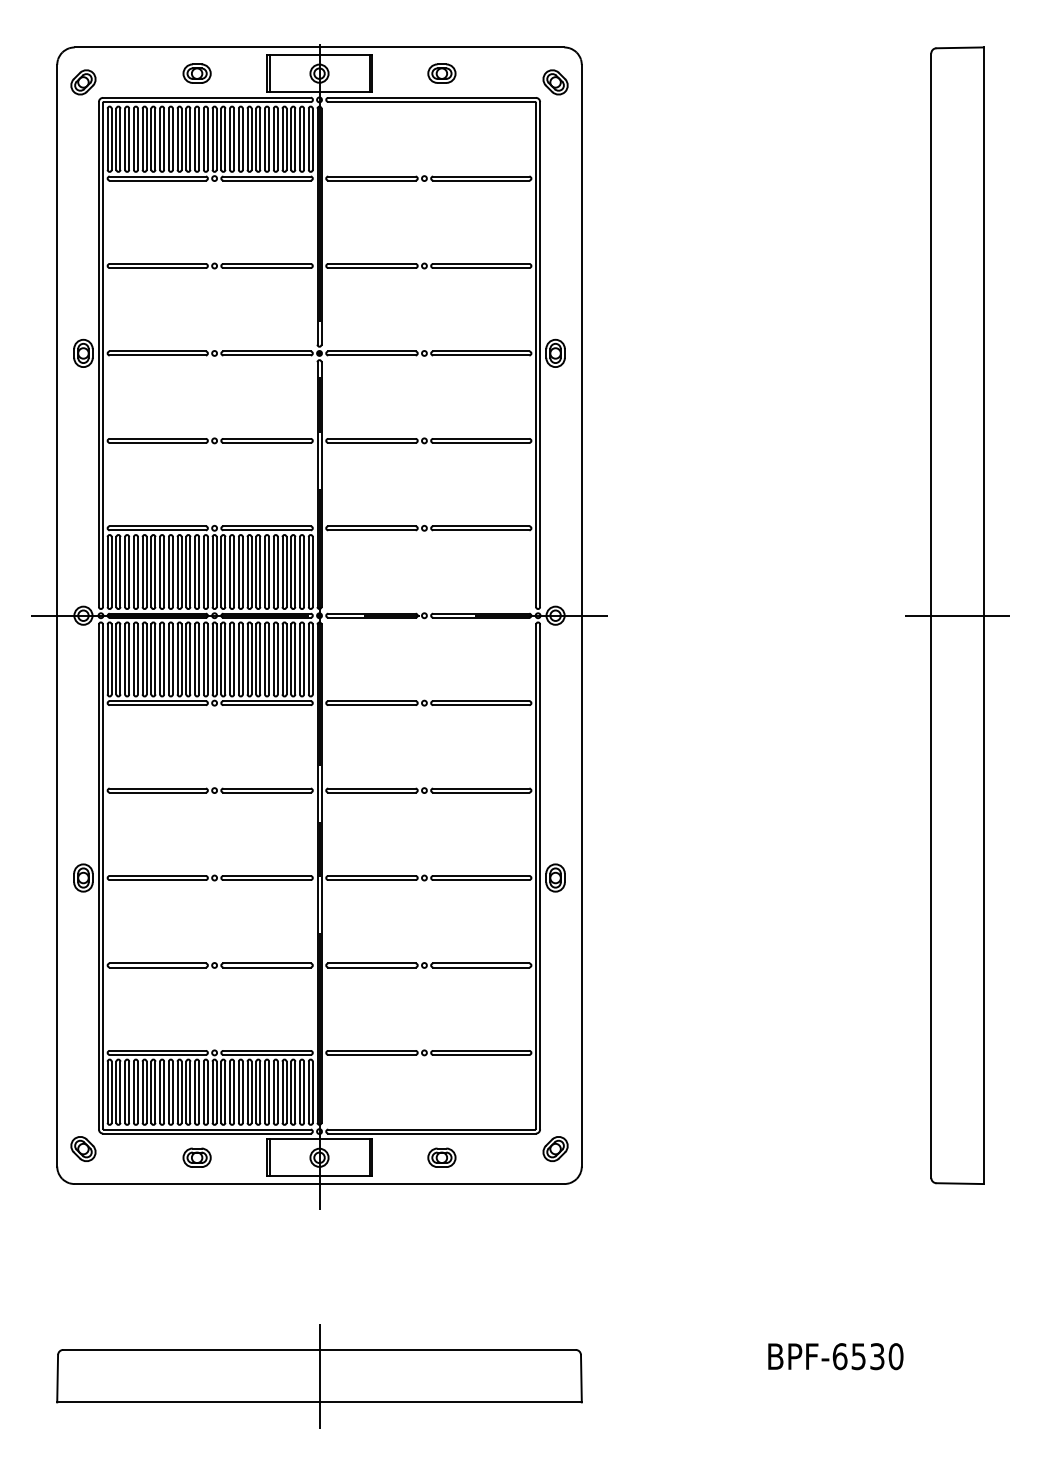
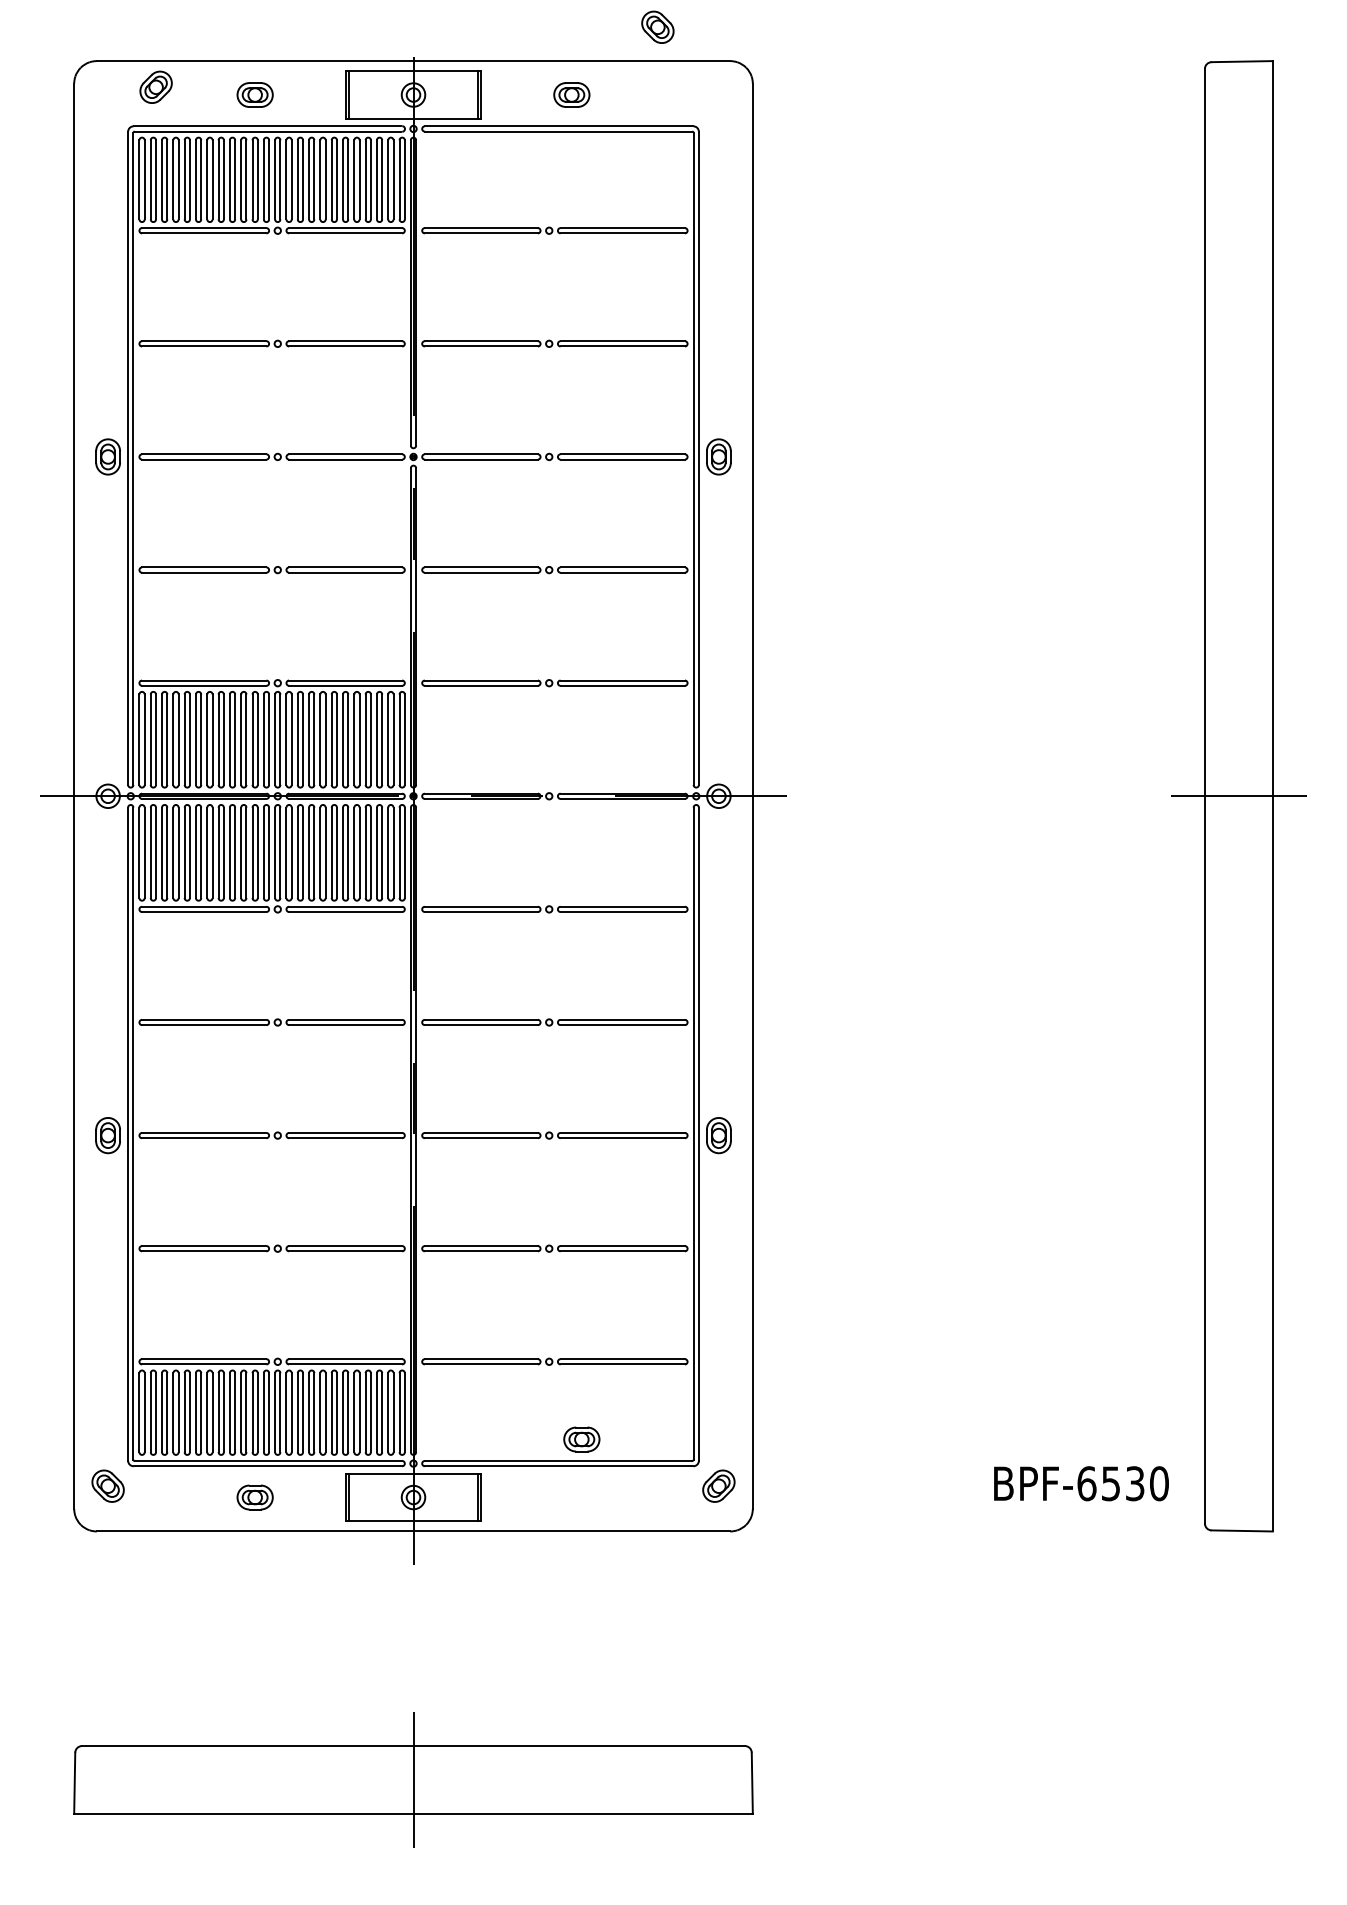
part: (82, 81) -> (155, 86), moved
part: (555, 81) -> (657, 26), moved
part: (441, 1157) -> (581, 1439), moved
text: (835, 1356) -> (1081, 1483), moved

